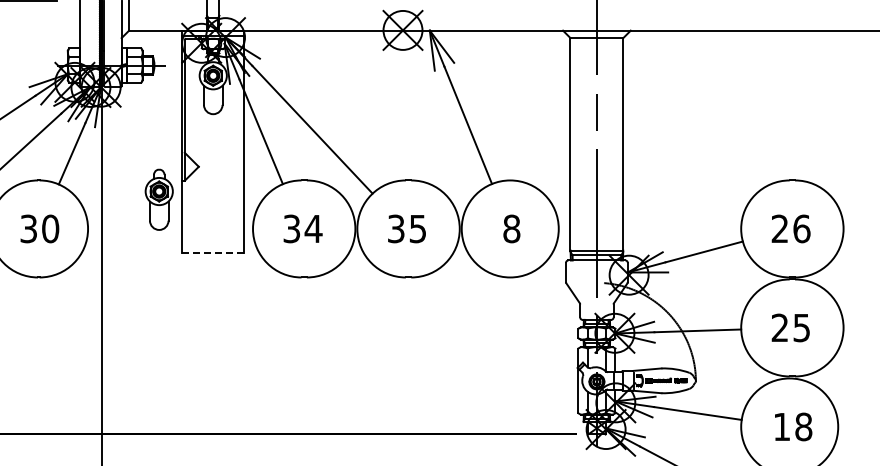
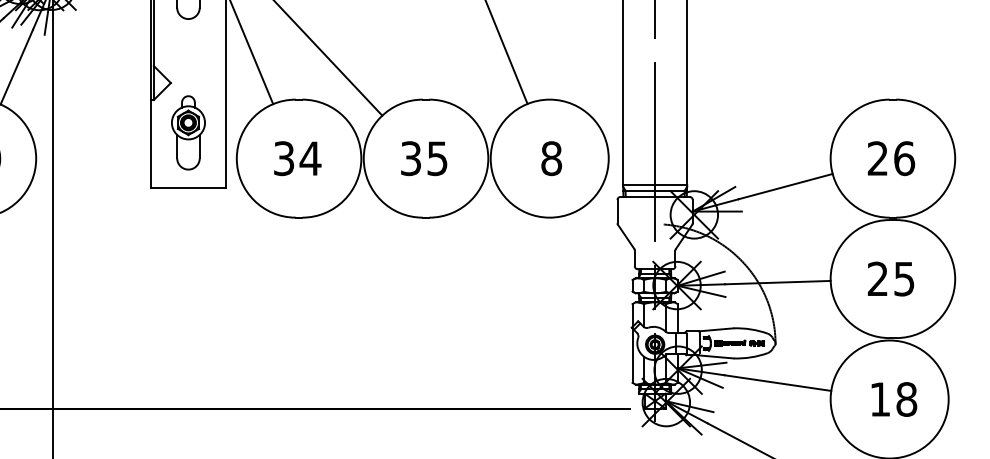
part: (158, 199) -> (187, 132), moved
line: (213, 253) -> (188, 188), dashed -> solid

